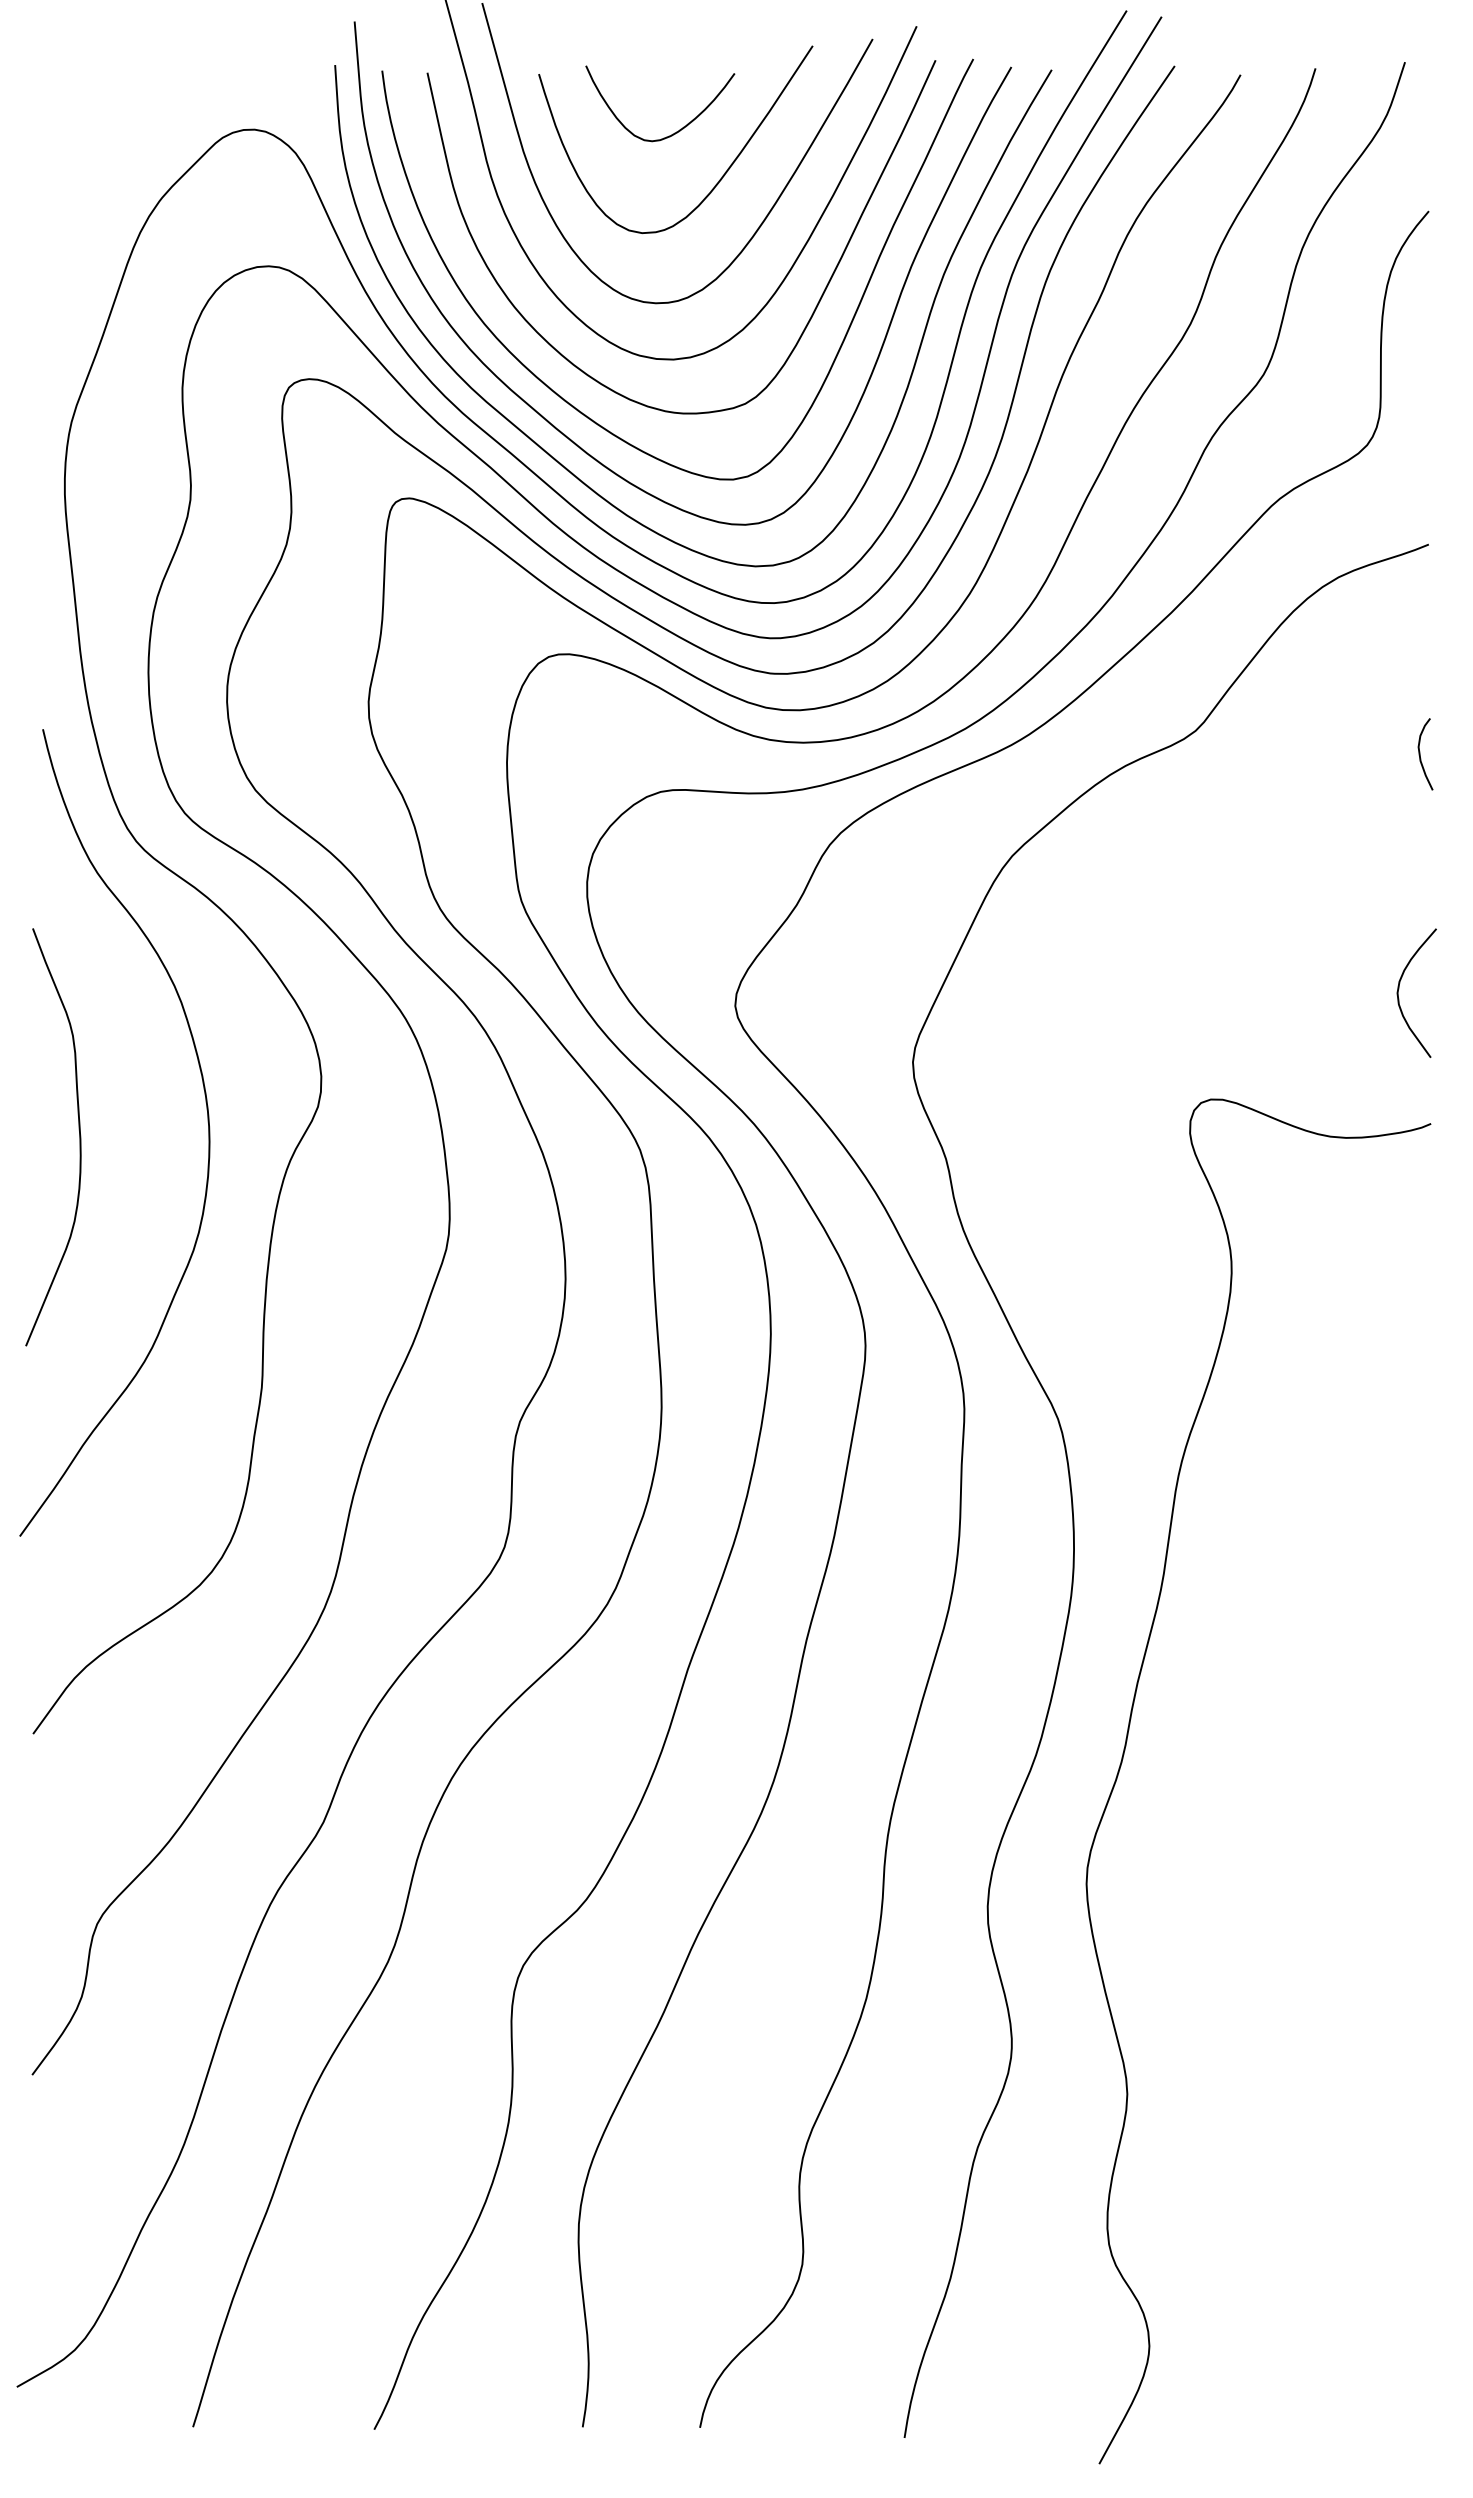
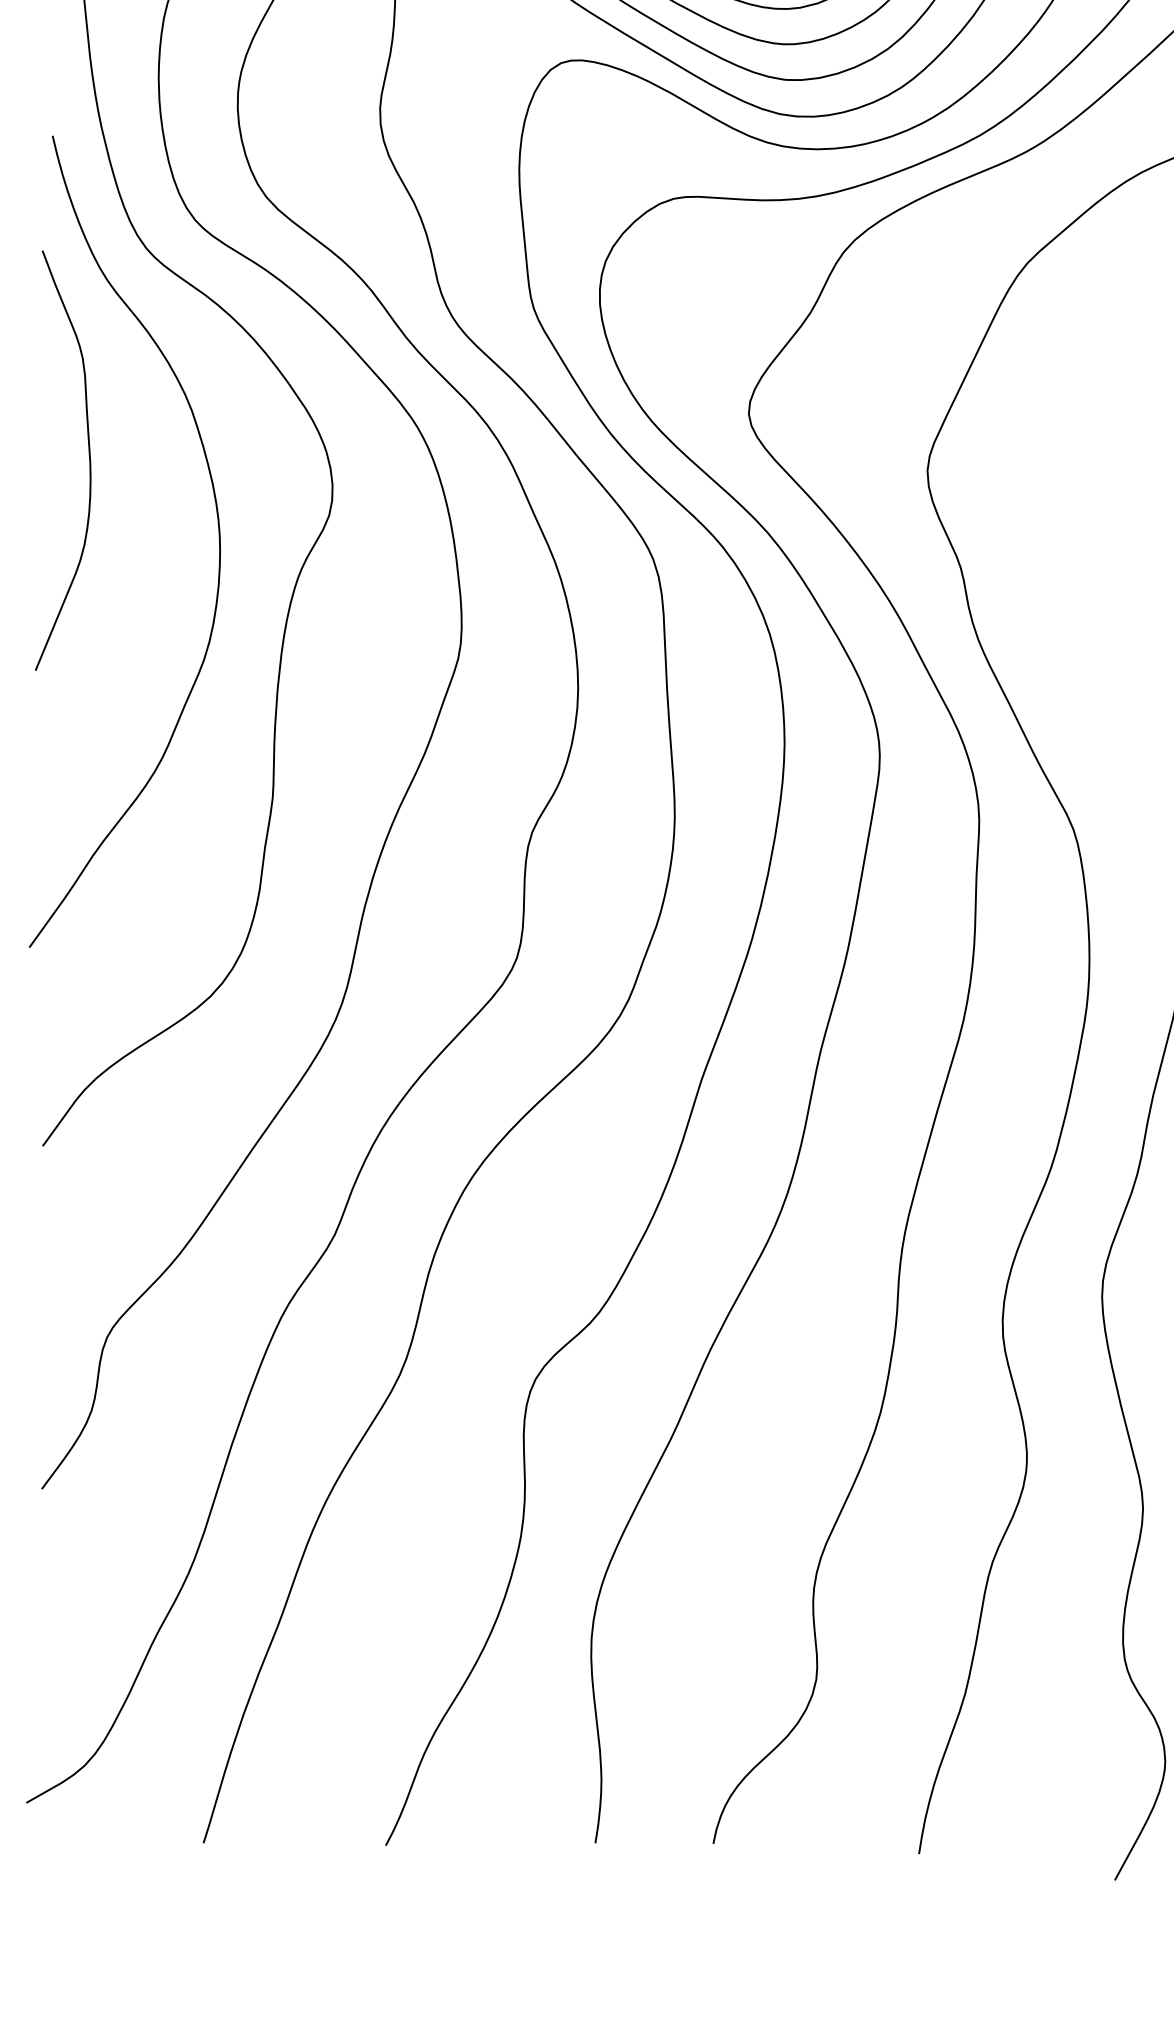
curve: (79, 1137) -> (89, 460), moved

